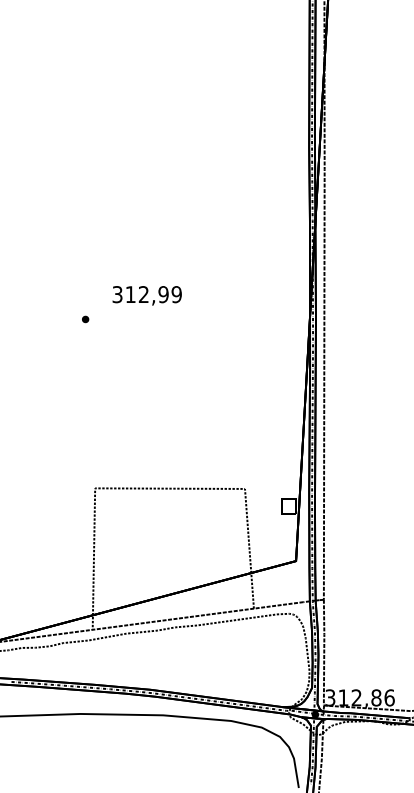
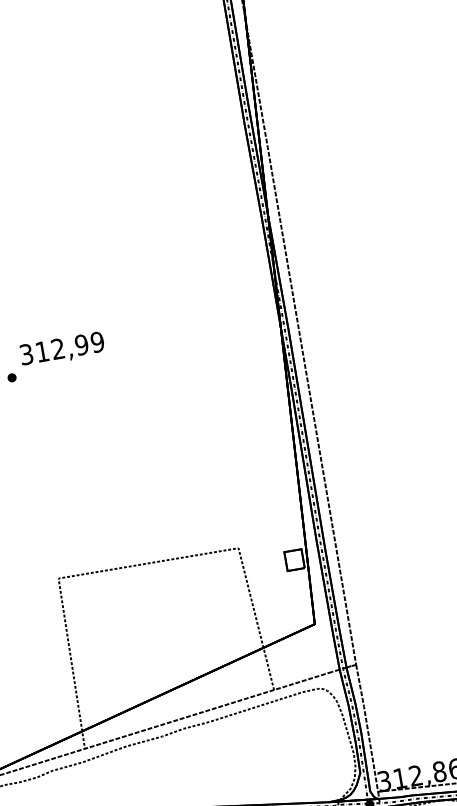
text: (146, 295) -> (61, 349), moved

